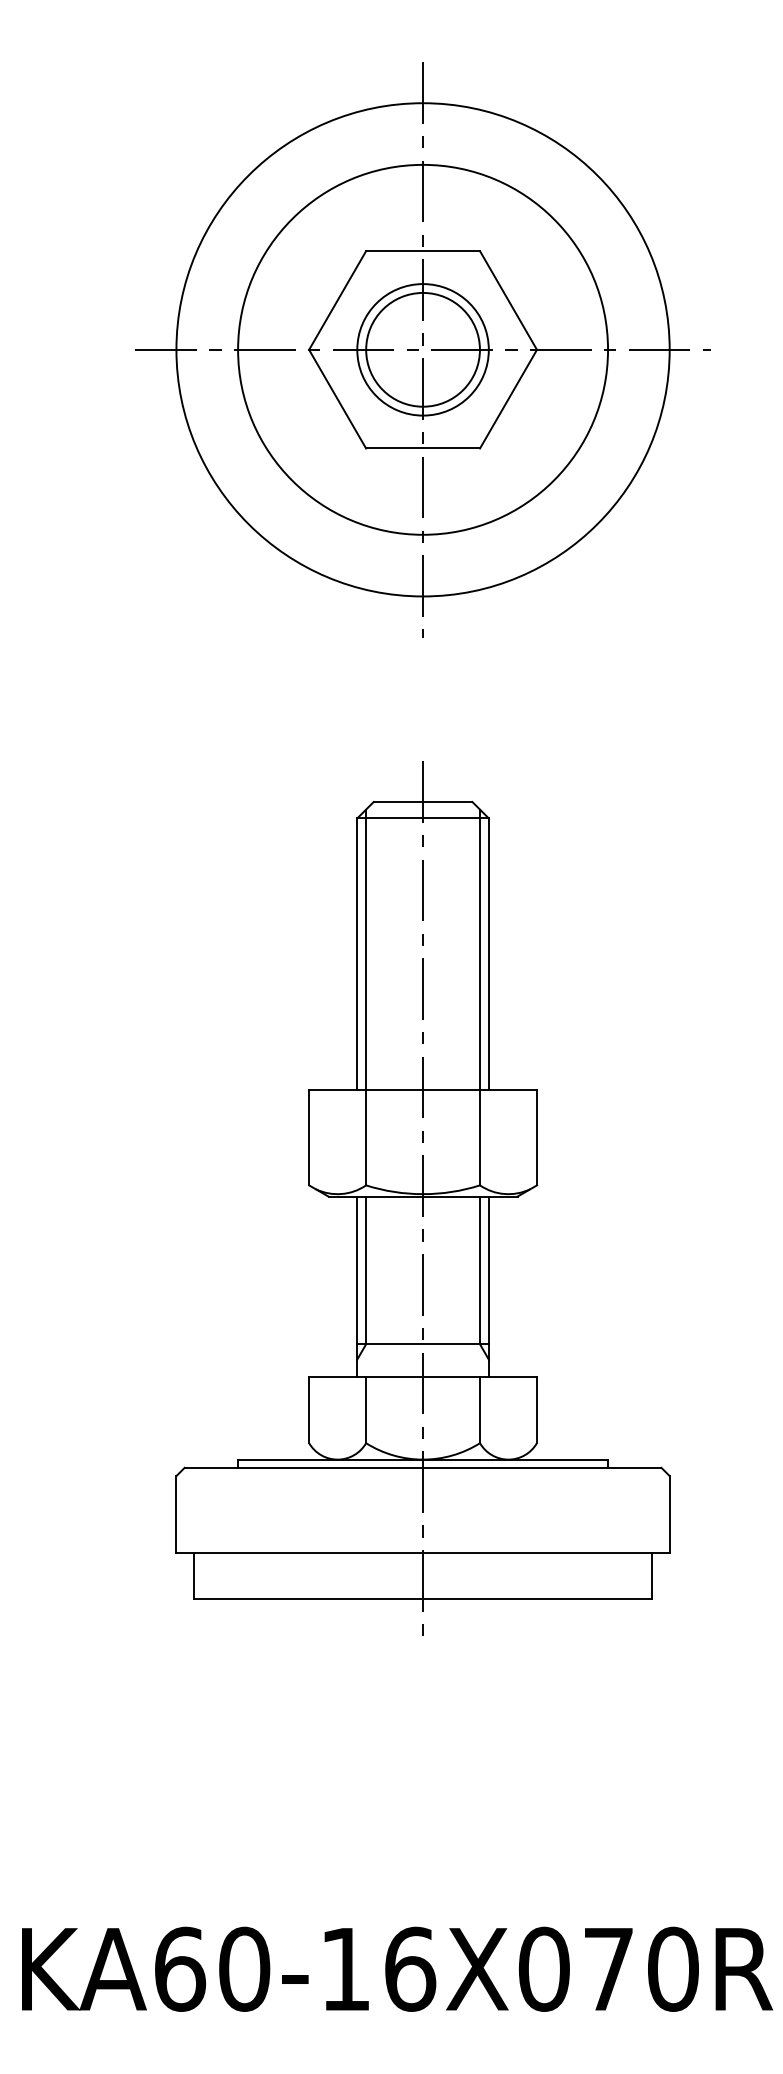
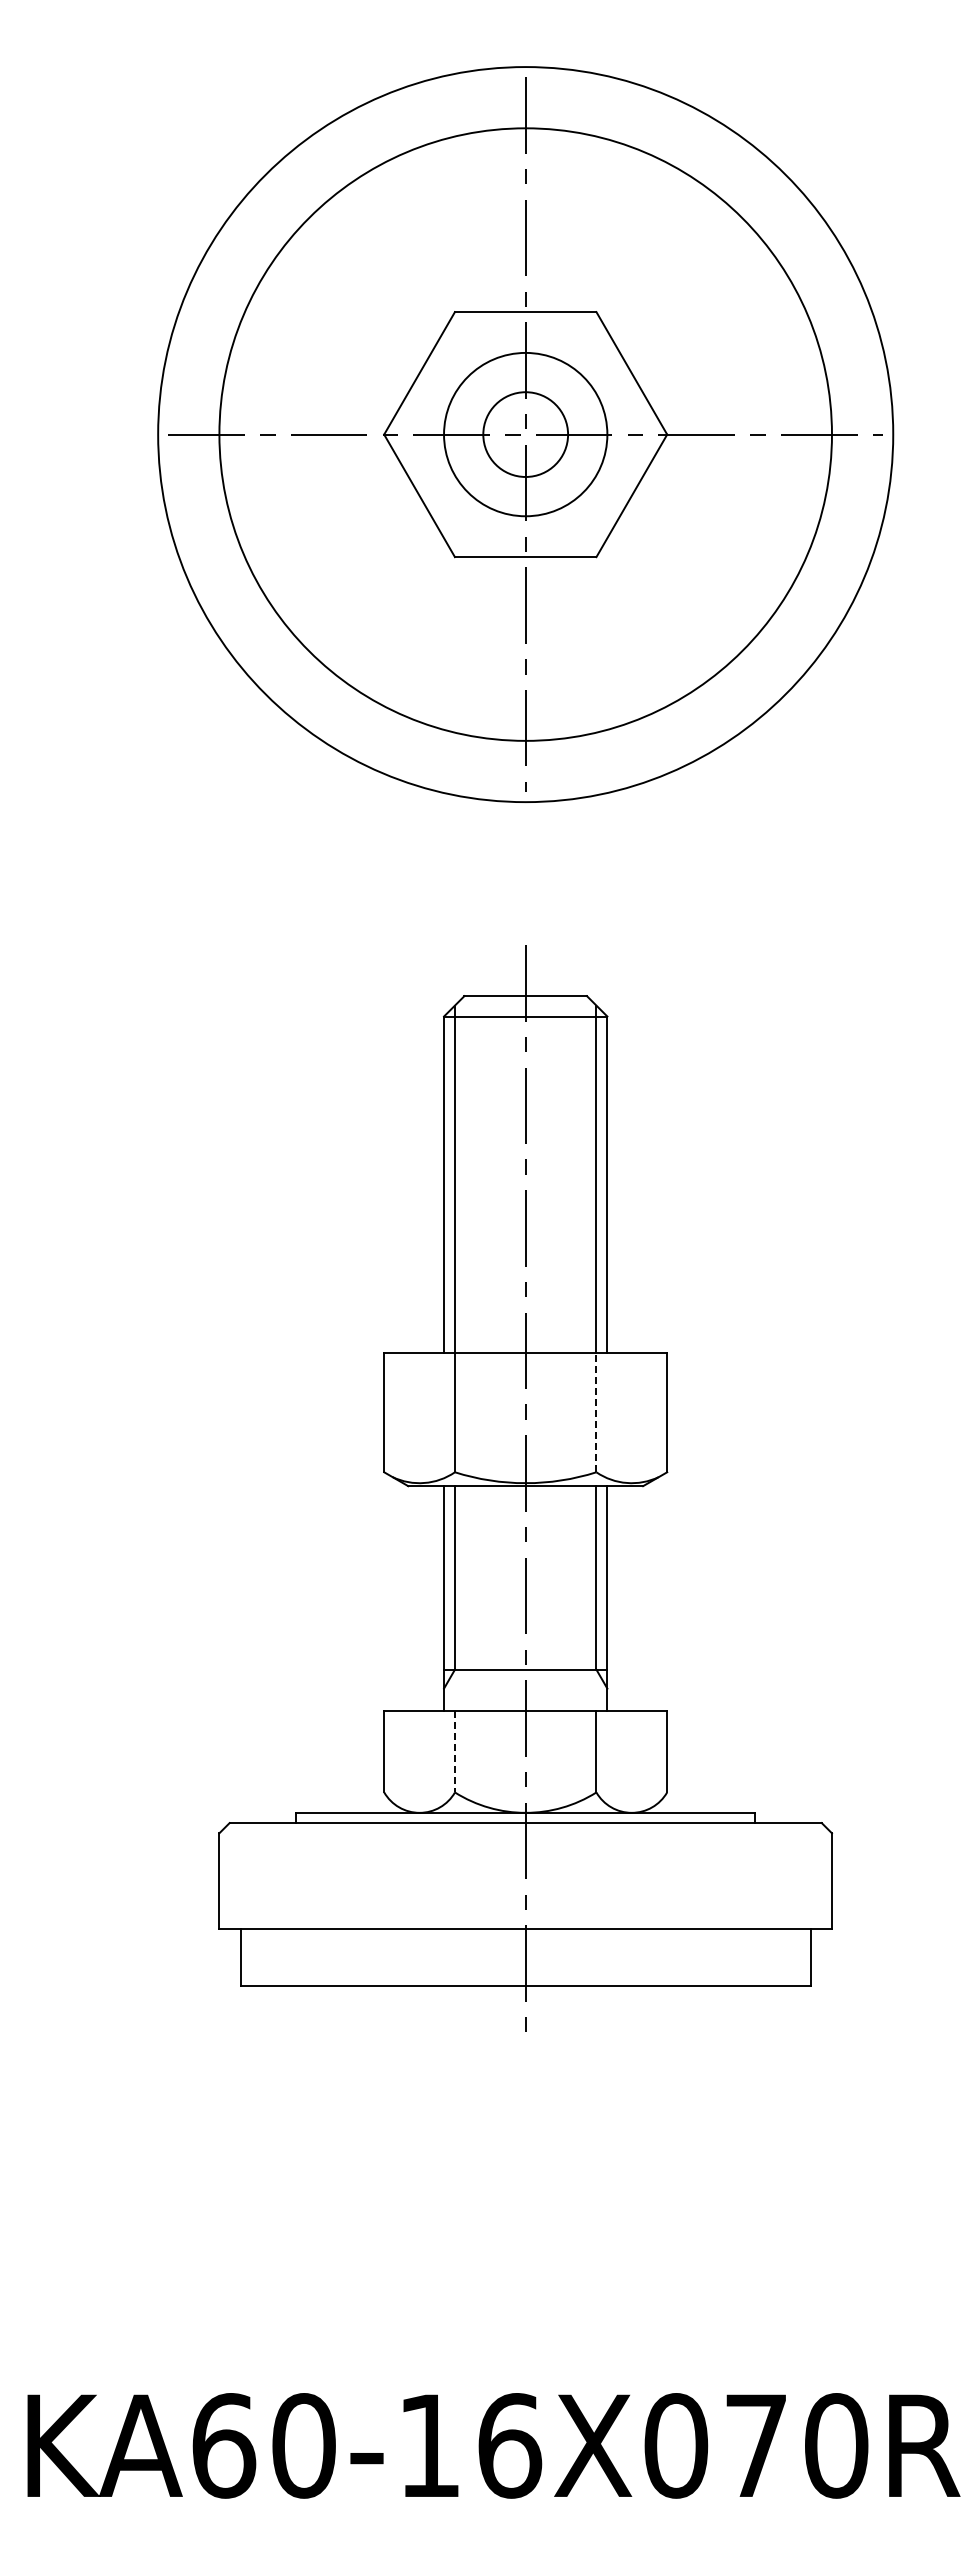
circle: (422, 349) -> (525, 434), size x0.6
circle: (422, 349) -> (525, 434), size x1.6
line: (480, 1137) -> (596, 1412), solid -> dashed
line: (365, 1410) -> (454, 1751), solid -> dashed

